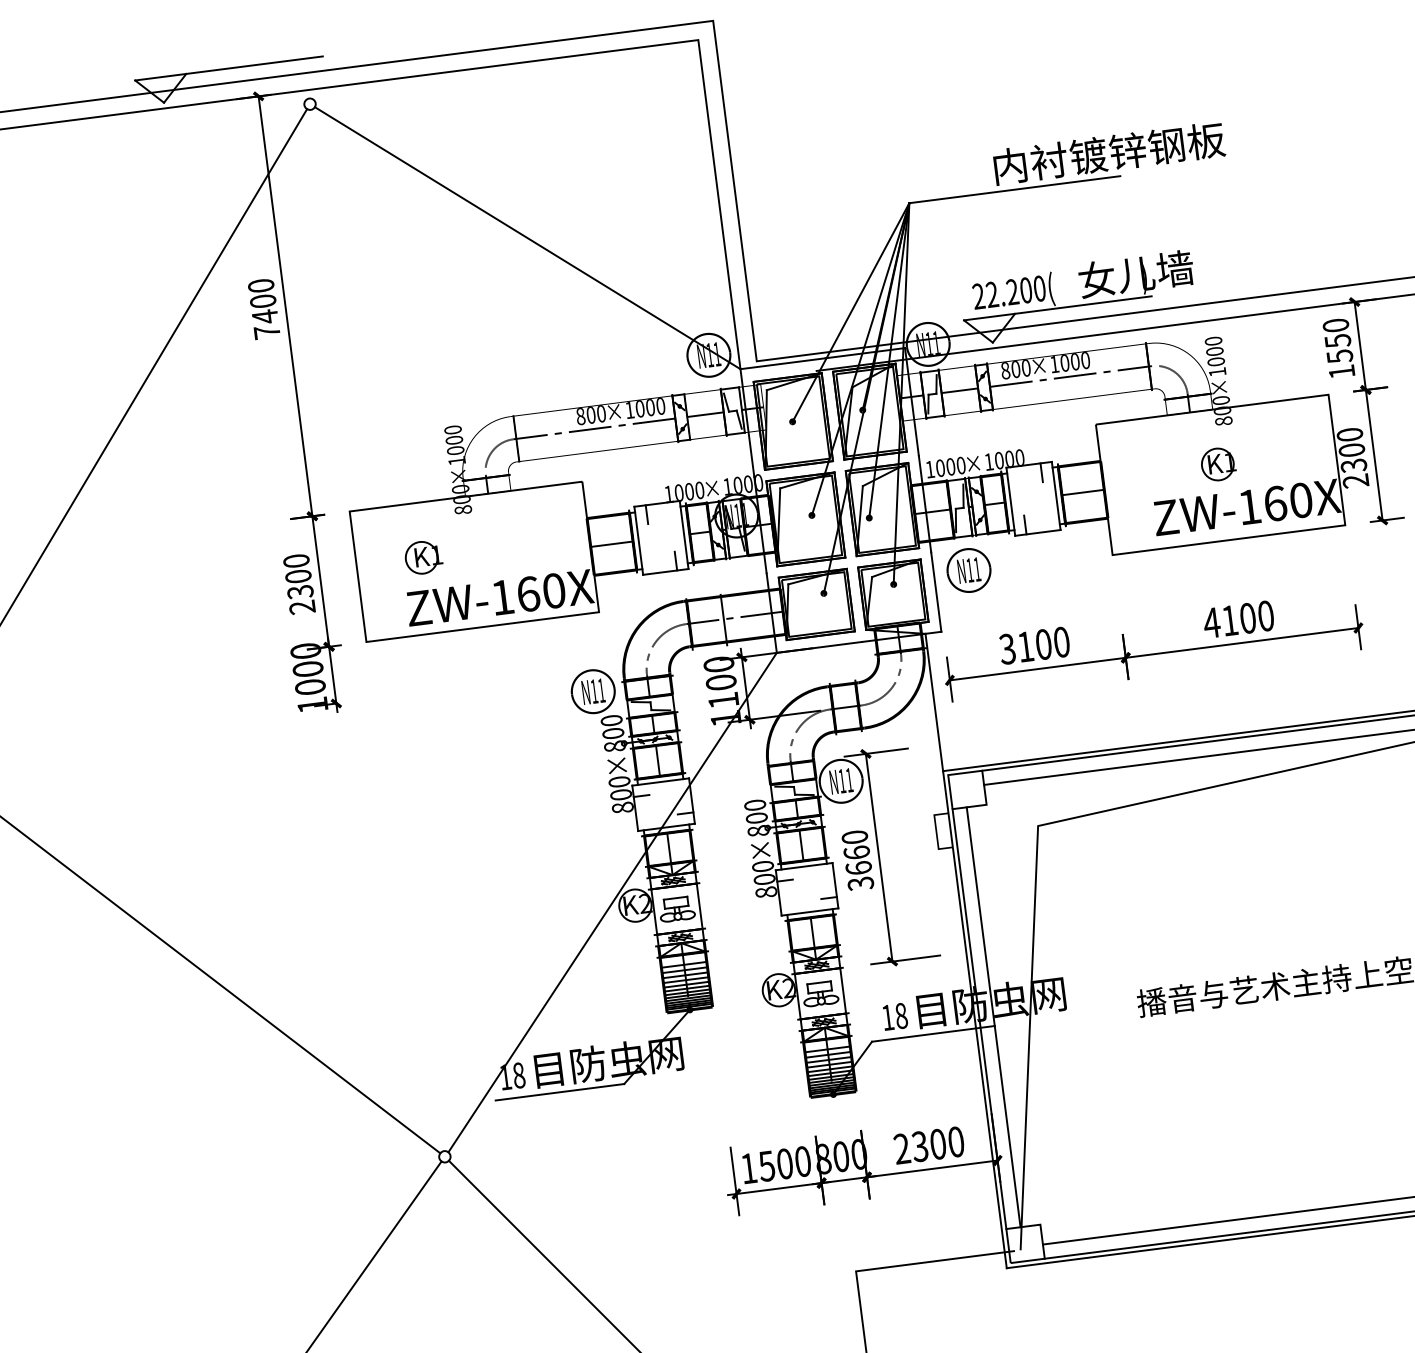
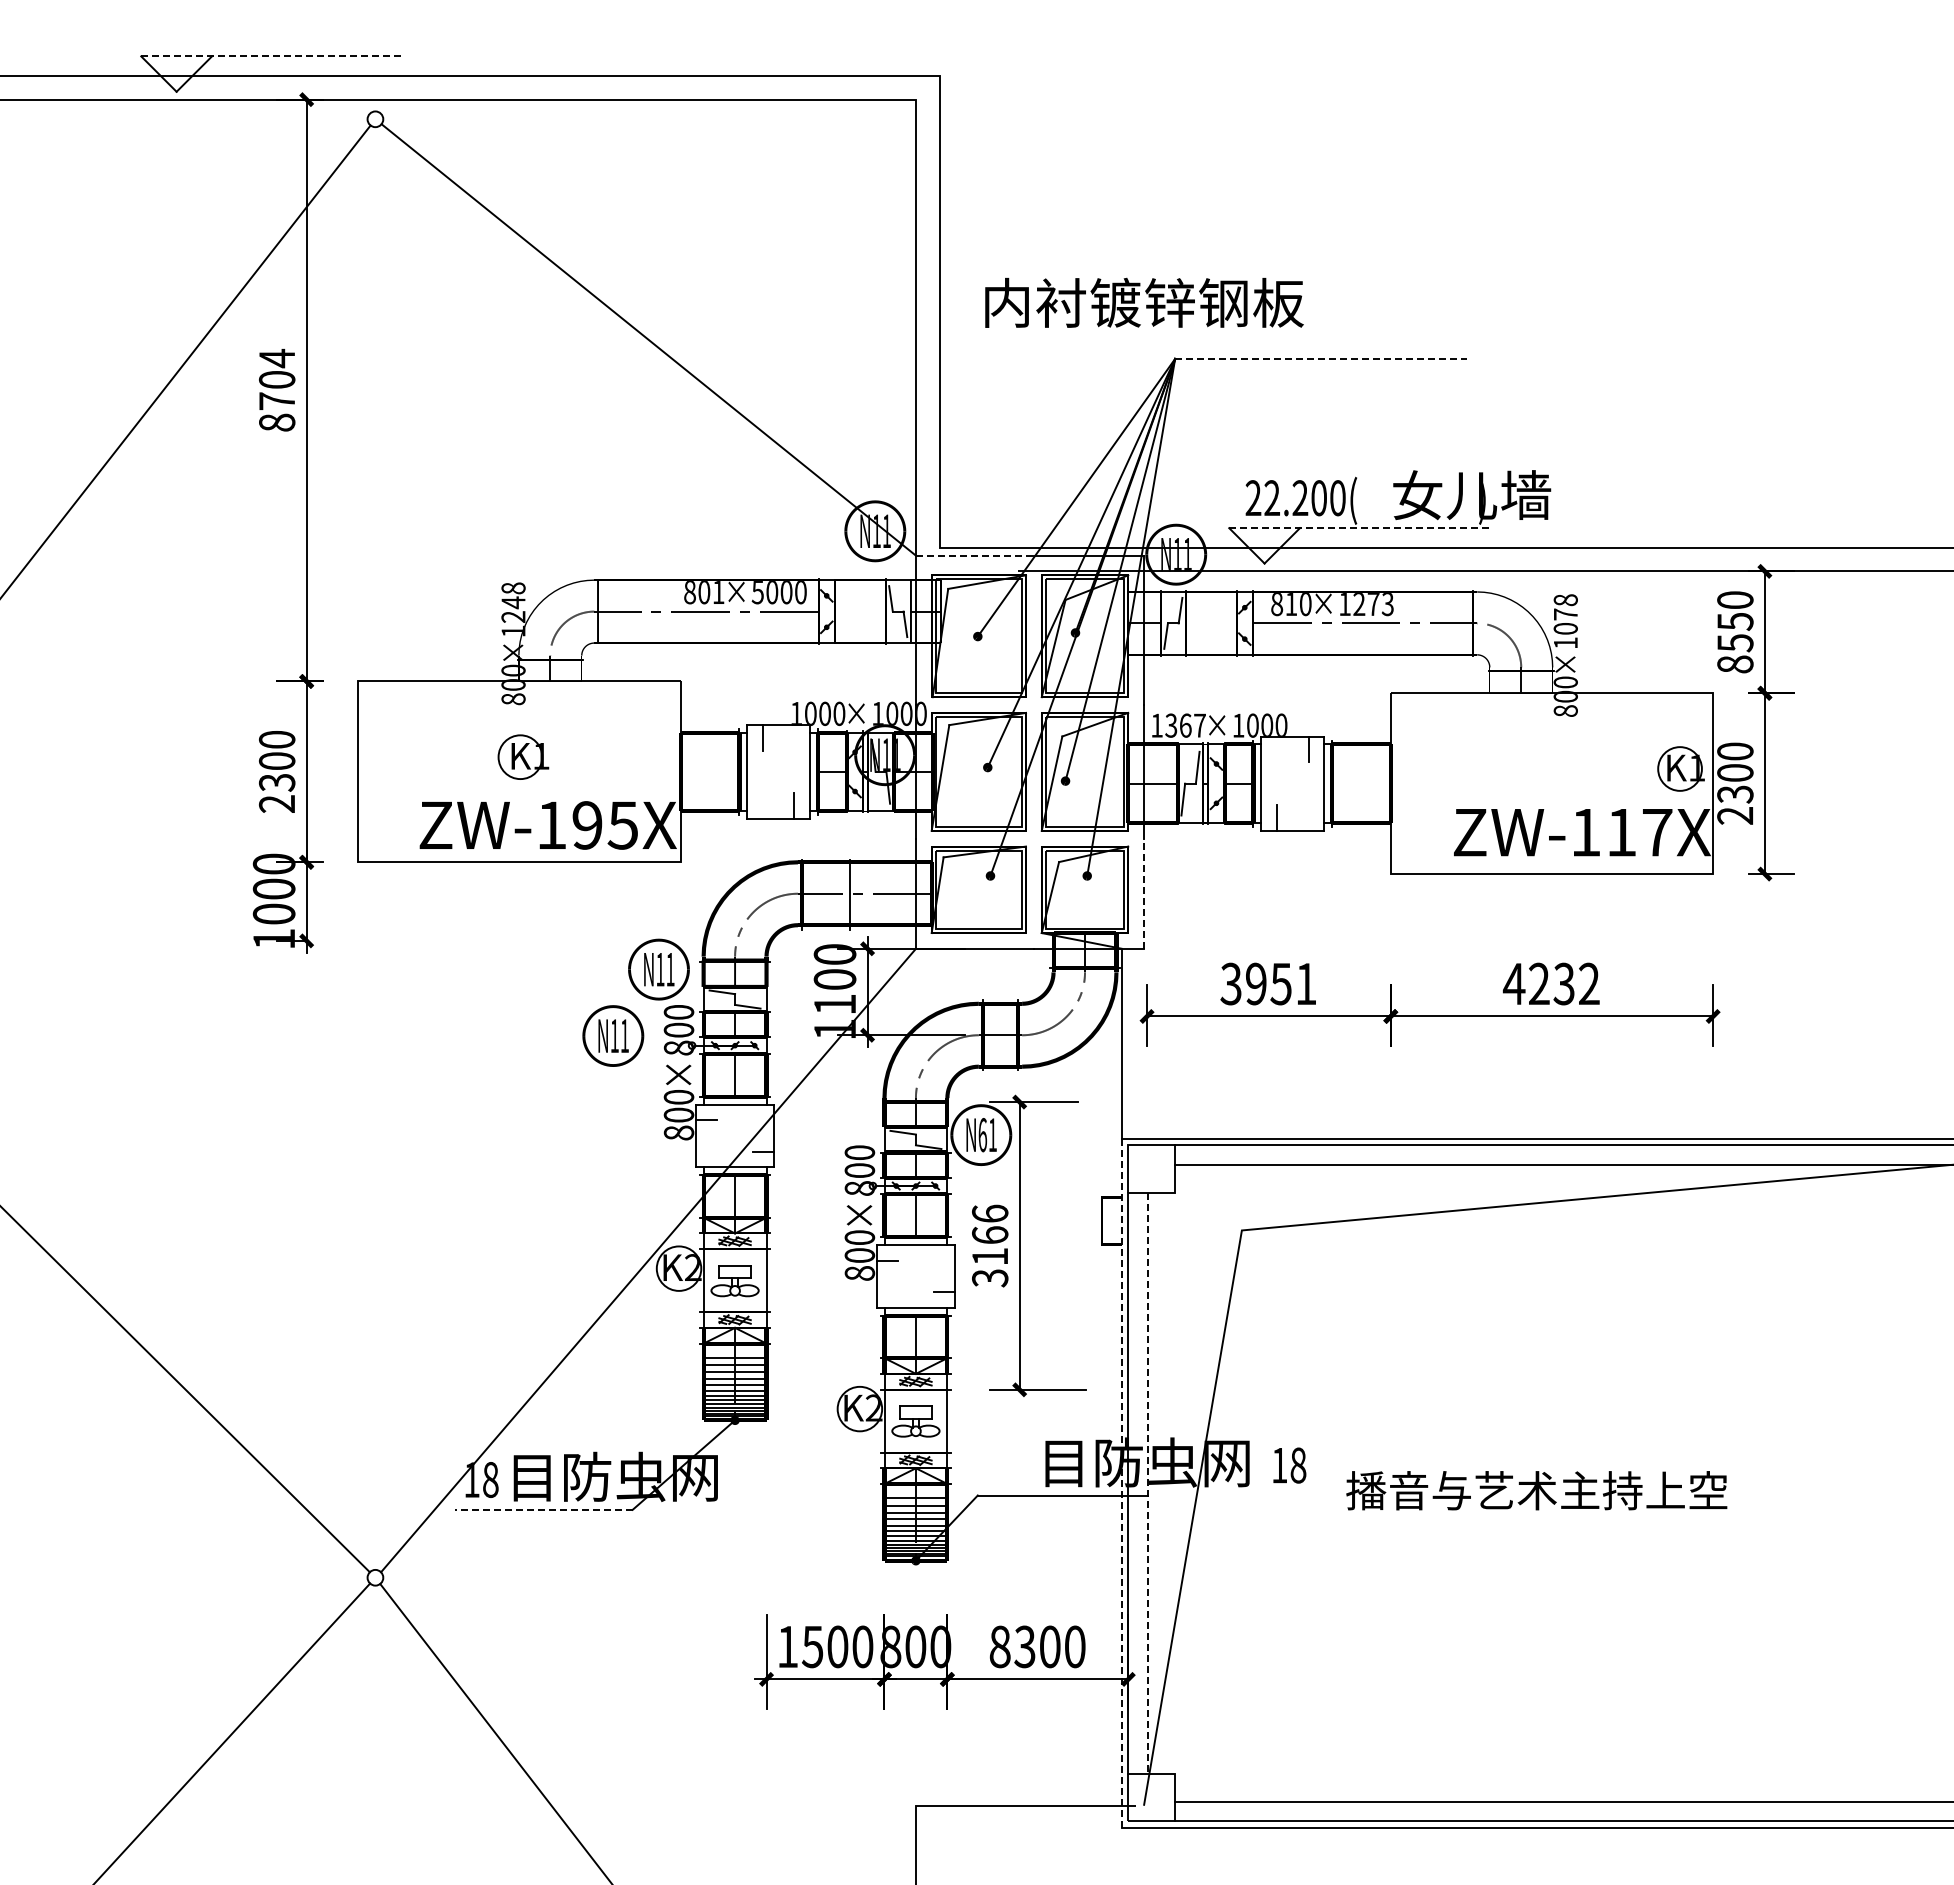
line: (229, 68) -> (271, 56), solid -> dashed
text: (1109, 153) -> (1144, 302), moved
line: (1014, 189) -> (1321, 358), solid -> dashed
text: (263, 308) -> (276, 389), 7400 -> 8704
line: (1058, 308) -> (1359, 528), solid -> dashed
text: (1214, 346) -> (1565, 607), 1000 -> 1078
text: (1075, 362) -> (1373, 604), 1000 -> 1273
line: (782, 363) -> (974, 555), solid -> dashed
text: (1016, 369) -> (1291, 604), 800 -> 810
text: (1342, 371) -> (1735, 664), 1550 -> 8550
line: (959, 390) -> (1210, 623), removed
text: (629, 410) -> (757, 592), 1000 -> 5000
text: (601, 414) -> (718, 592), 800 -> 801
line: (705, 414) -> (860, 611), removed
text: (454, 440) -> (513, 602), 1000 -> 1248
part: (1218, 464) -> (1680, 768), moved
text: (950, 466) -> (1185, 725), 1000 -> 1367
line: (1083, 492) -> (1361, 783), removed
text: (1288, 502) -> (1639, 832), ZW-160X -> ZW-117X
line: (611, 544) -> (709, 771), removed
part: (423, 557) -> (523, 756), moved
text: (969, 570) -> (613, 1035), moved
line: (935, 591) -> (1143, 893), solid -> dashed
text: (541, 592) -> (605, 825), ZW-160X -> ZW-195X
text: (1248, 617) -> (1564, 983), 4100 -> 4232
text: (1043, 644) -> (1281, 983), 3100 -> 3951
text: (842, 781) -> (982, 1135), N11 -> N61
text: (857, 852) -> (990, 1234), 3660 -> 3166
text: (894, 1016) -> (1289, 1465), moved
line: (993, 1017) -> (1147, 1483), solid -> dashed
line: (974, 1019) -> (1121, 1483), solid -> dashed
line: (559, 1091) -> (543, 1509), solid -> dashed
text: (901, 1148) -> (999, 1646), 2300 -> 8300

